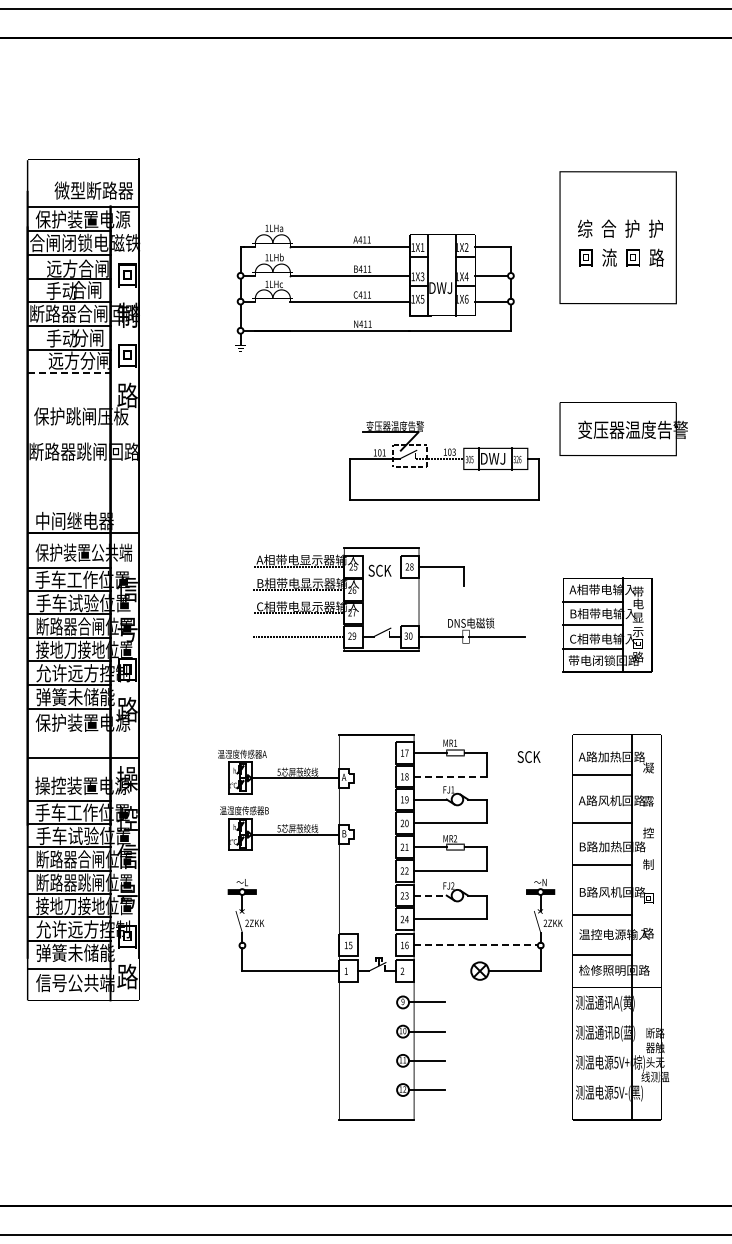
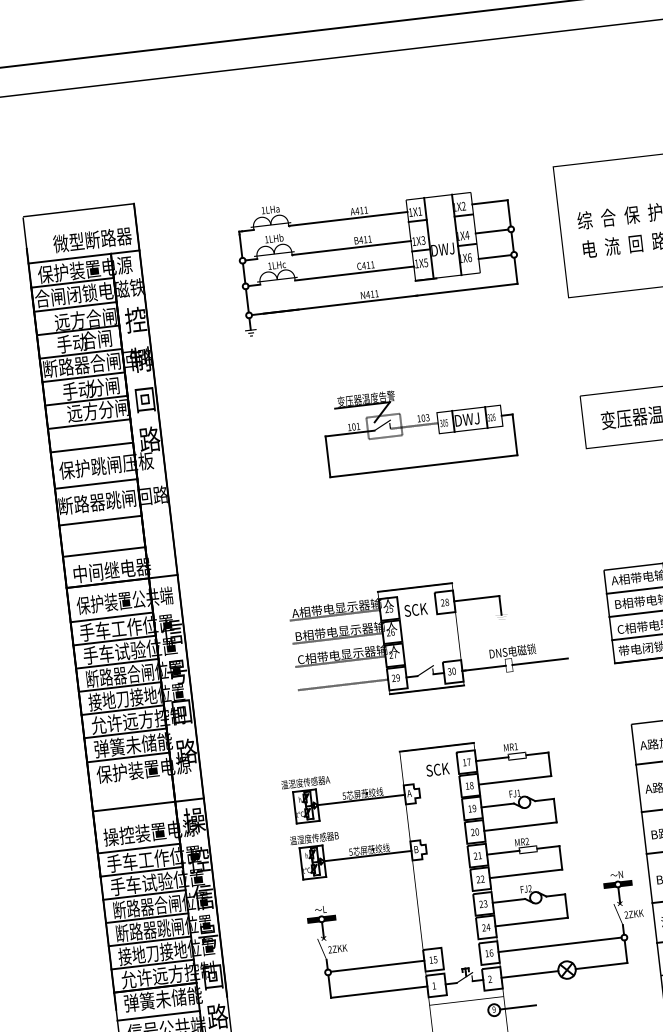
text: (632, 228) -> (631, 214), 护 -> 保
text: (586, 257) -> (589, 248), 回 -> 电
text: (127, 274) -> (135, 319), 回 -> 控
part: (374, 287) -> (377, 256), moved
line: (69, 373) -> (89, 424), dashed -> solid
line: (68, 396) -> (91, 447), added
line: (68, 433) -> (95, 484), added
part: (444, 460) -> (419, 427), moved
line: (68, 470) -> (99, 520), added
line: (68, 501) -> (103, 551), added
part: (389, 599) -> (428, 637), moved
text: (528, 756) -> (437, 769), moved
line: (451, 776) -> (516, 780), dashed -> solid
line: (430, 895) -> (509, 900), dashed -> solid
line: (292, 945) -> (377, 966), added
line: (475, 945) -> (559, 945), dashed -> solid
line: (442, 971) -> (529, 974), added

